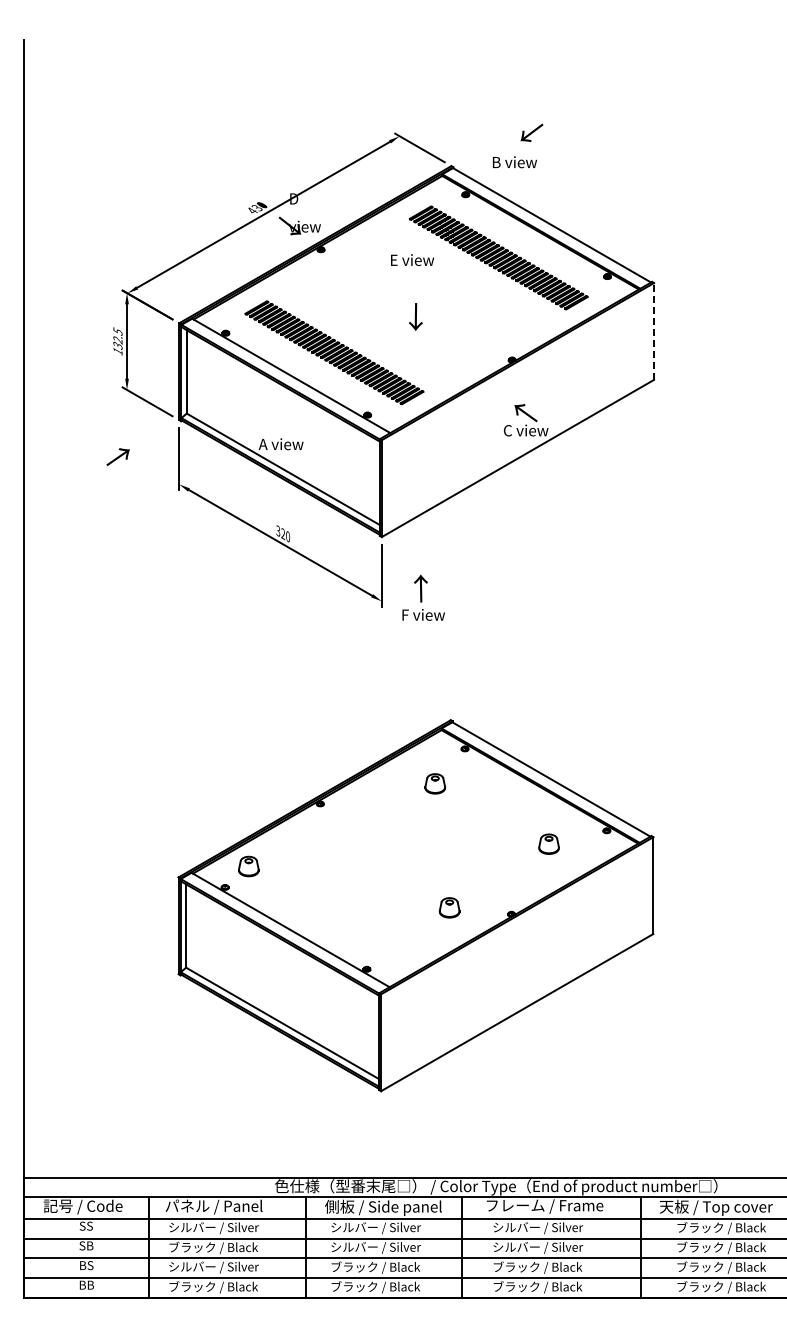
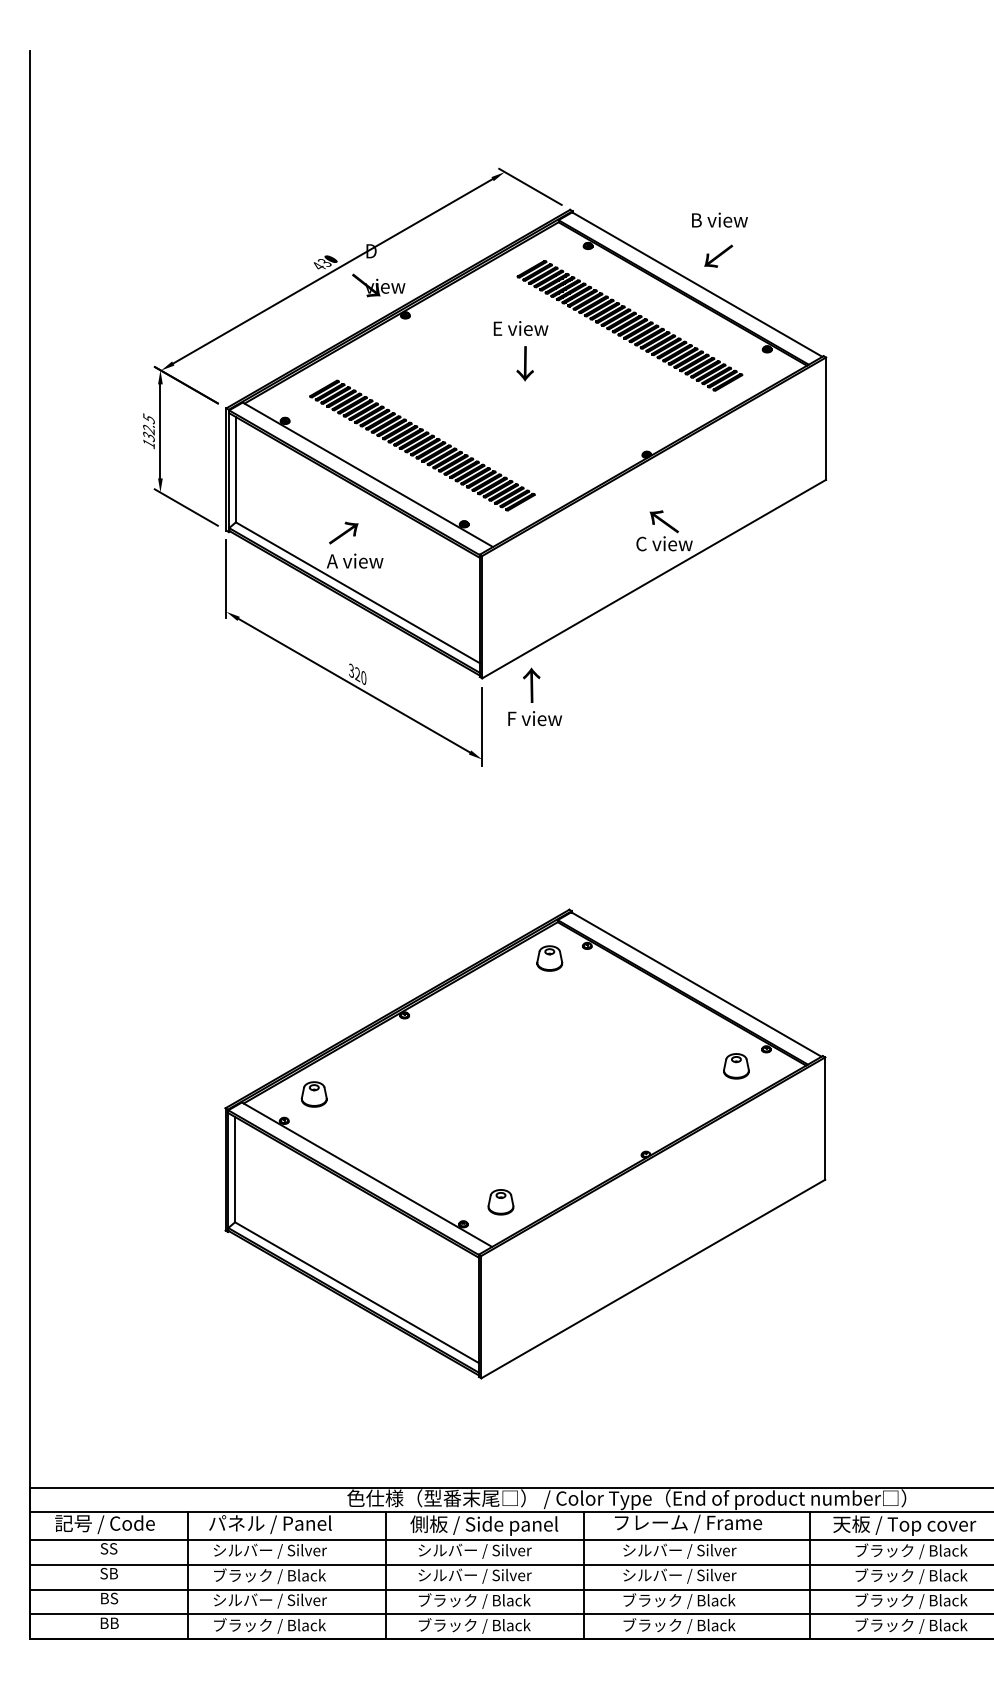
text: (531, 132) -> (718, 255), moved
text: (514, 162) -> (719, 220), moved
text: (415, 316) -> (524, 363), moved
line: (654, 331) -> (826, 418), dashed -> solid
text: (117, 456) -> (342, 532), moved
text: (423, 597) -> (534, 696), moved
part: (435, 783) -> (550, 958), moved
part: (548, 843) -> (735, 1065), moved
part: (449, 907) -> (500, 1201), moved

